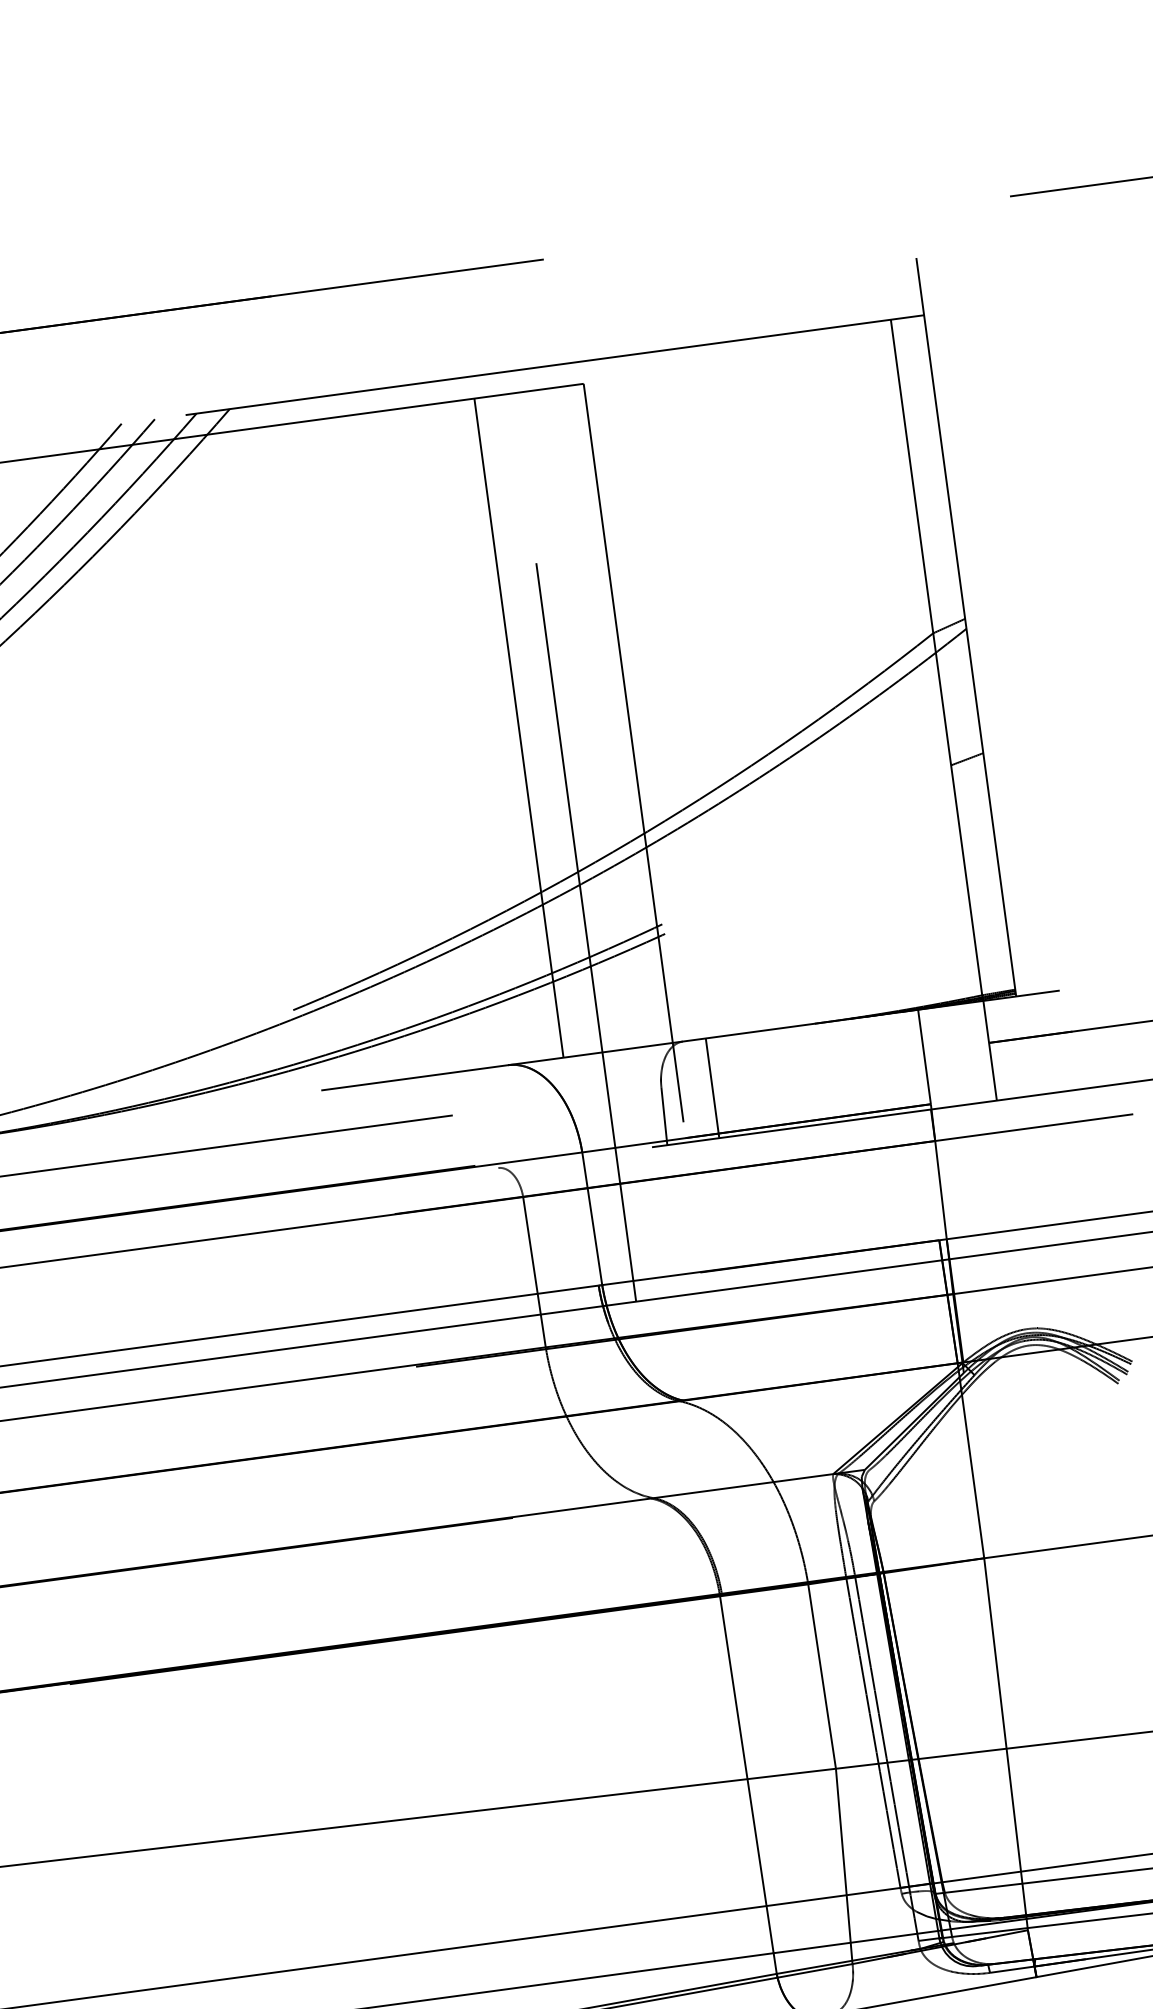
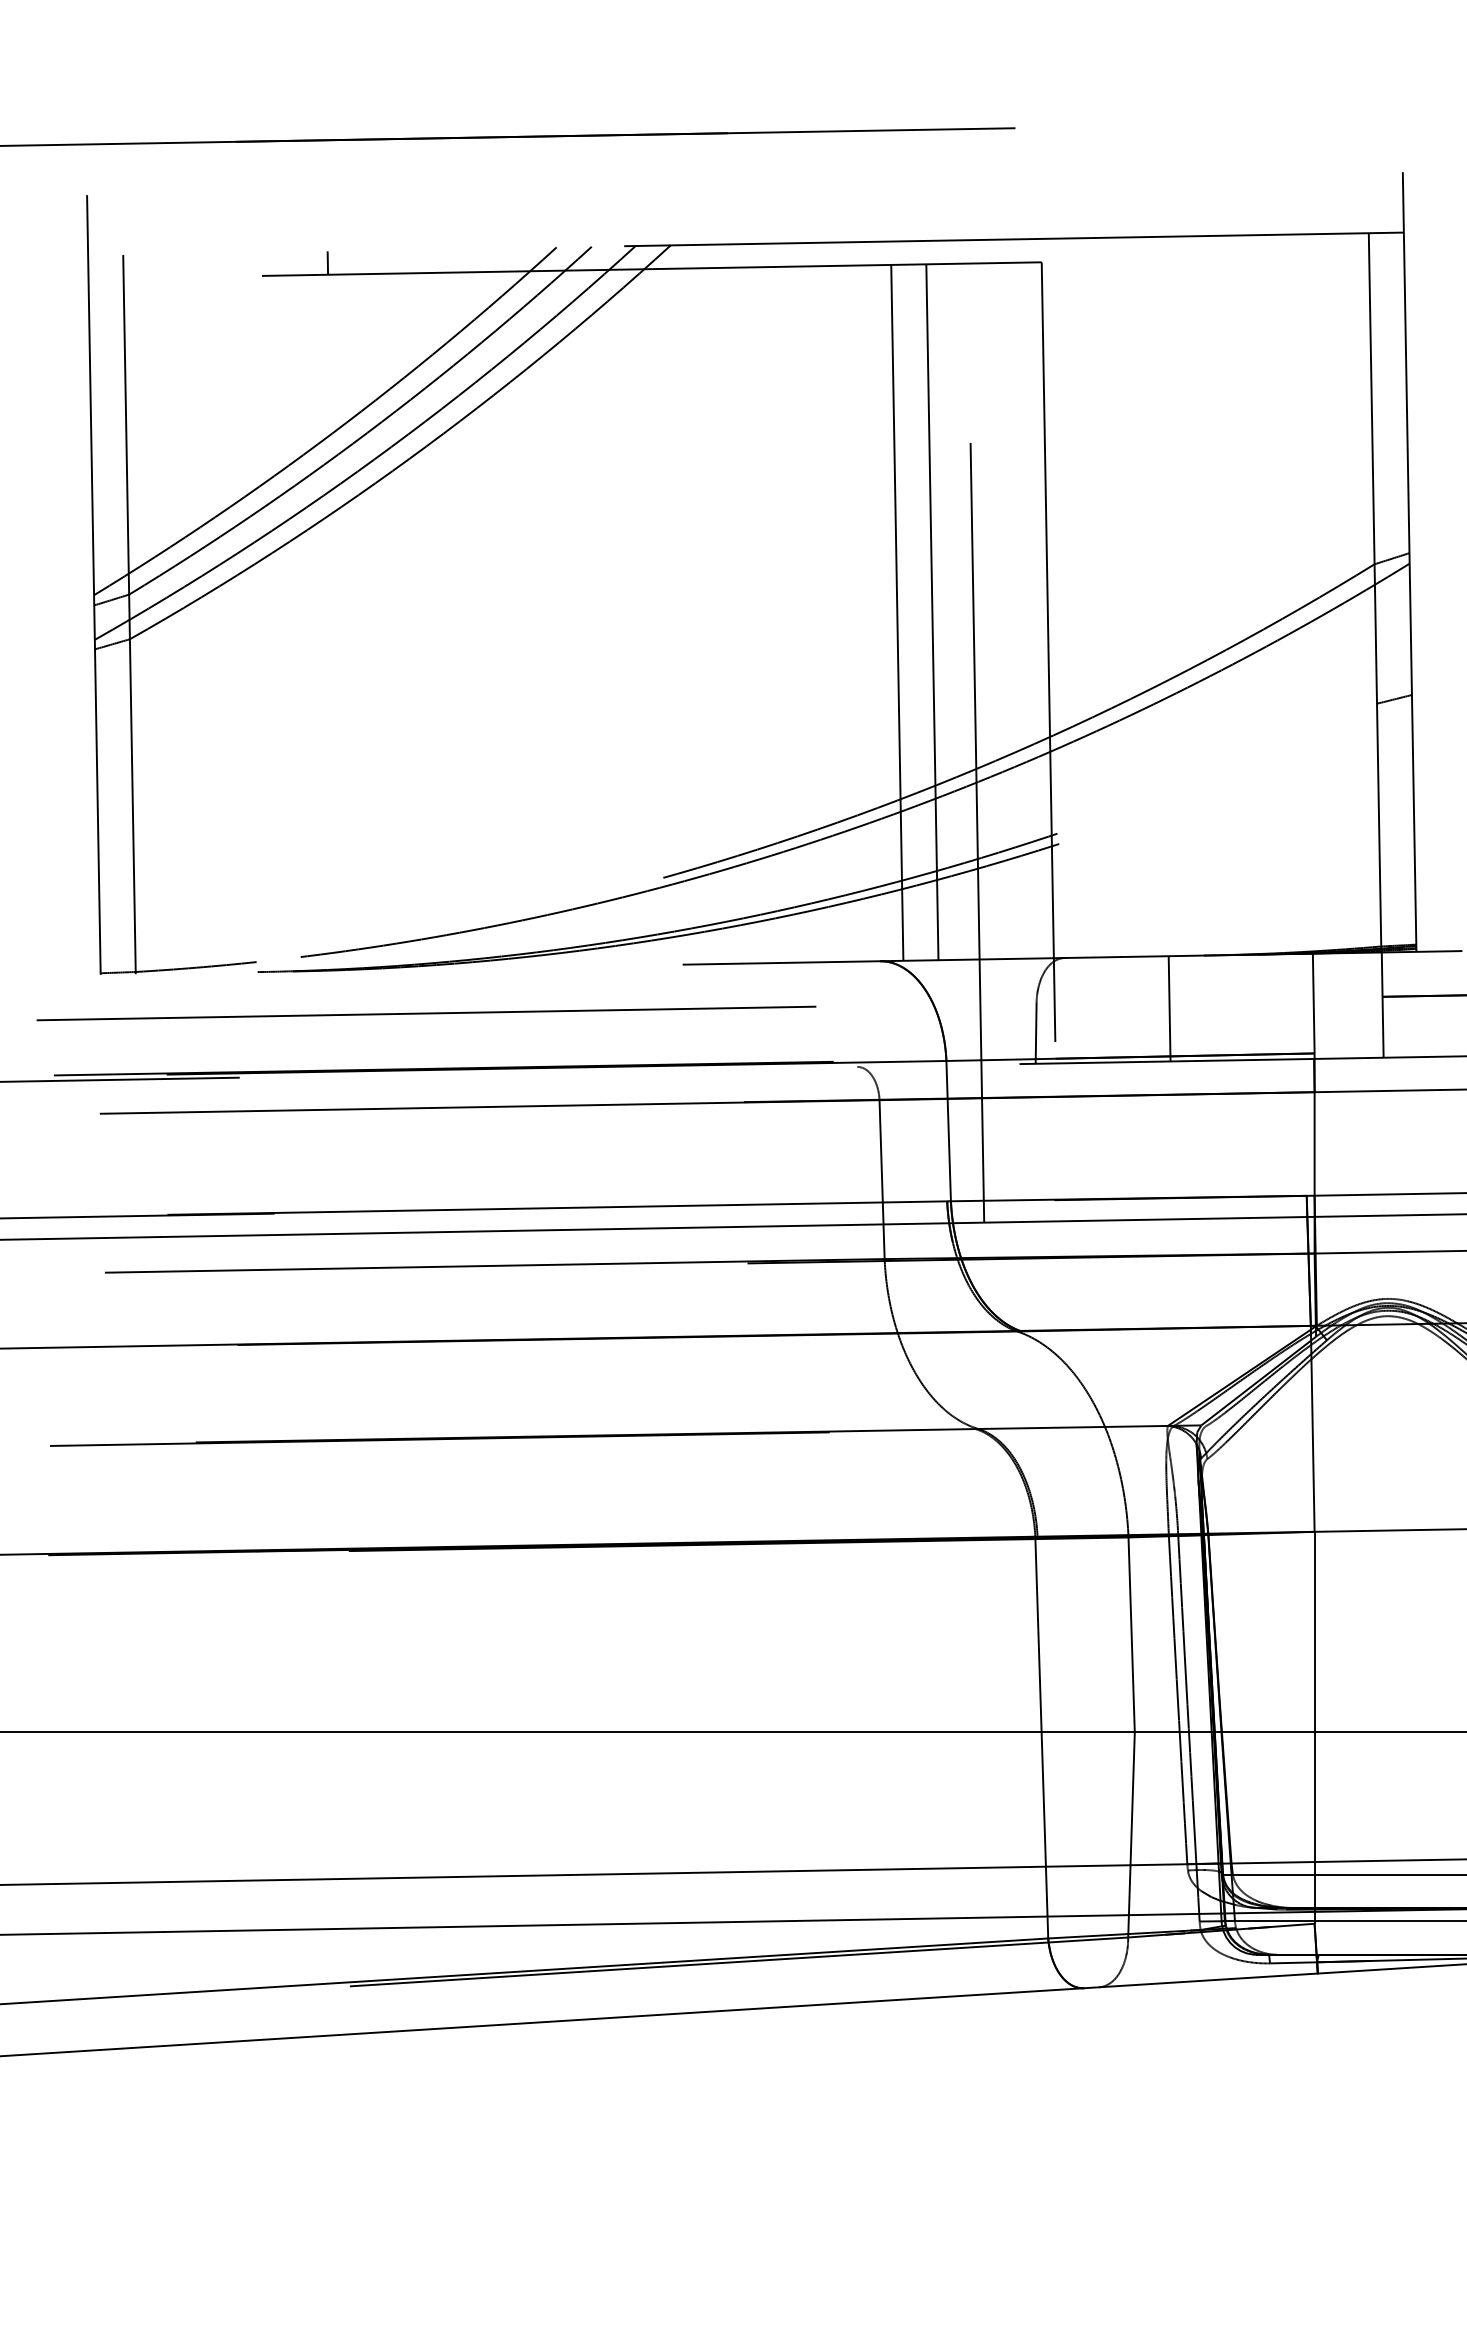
line: (485, 732) -> (897, 612), added
line: (712, 1087) -> (1169, 1008), moved

